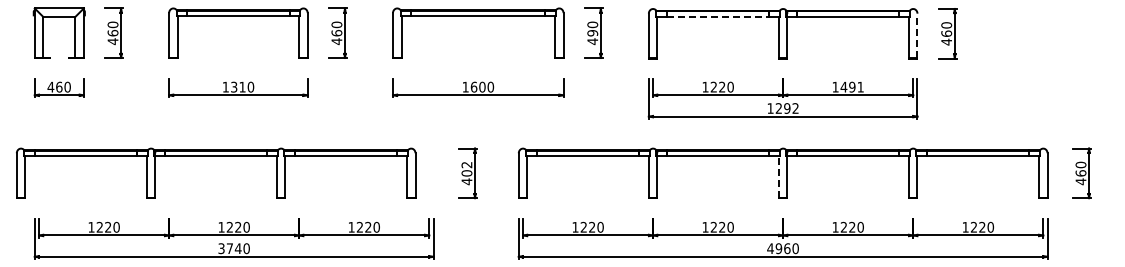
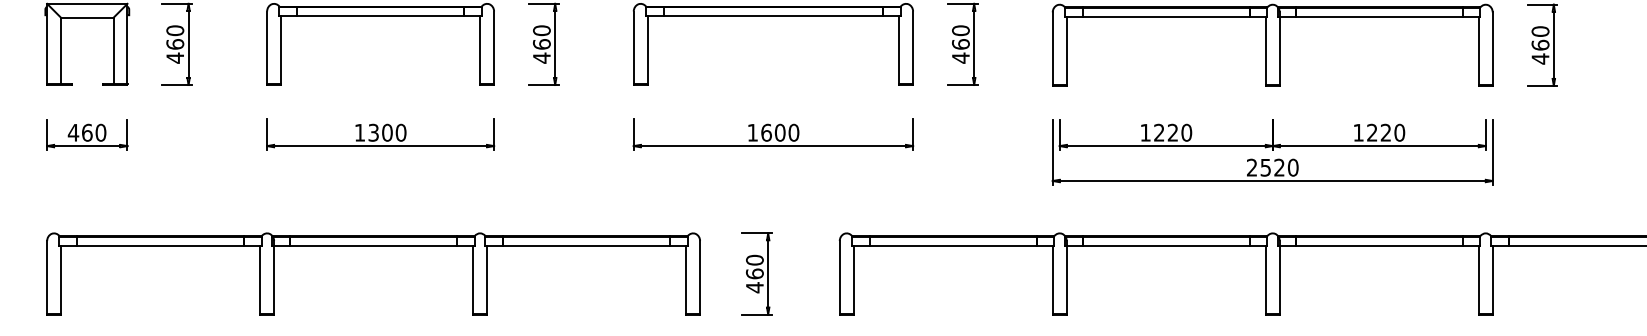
line: (718, 16) -> (1166, 17), dashed -> solid
text: (592, 32) -> (960, 43), 490 -> 460
line: (917, 35) -> (1492, 48), dashed -> solid
text: (242, 86) -> (387, 131), 1310 -> 1300
text: (851, 86) -> (1384, 131), 1491 -> 1220
text: (782, 108) -> (1271, 167), 1292 -> 2520
part: (216, 156) -> (374, 246), moved
text: (466, 168) -> (754, 265), 402 -> 460
line: (778, 176) -> (1265, 279), dashed -> solid

